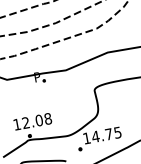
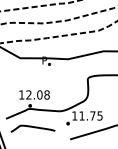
text: (94, 136) -> (81, 115), 14.75 -> 11.75

